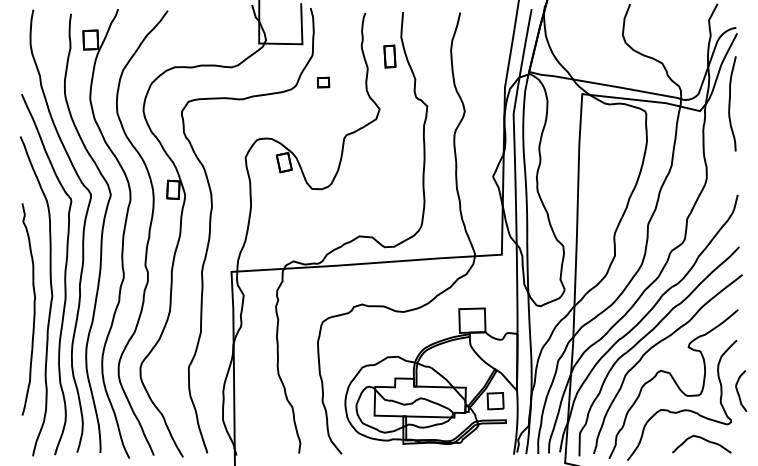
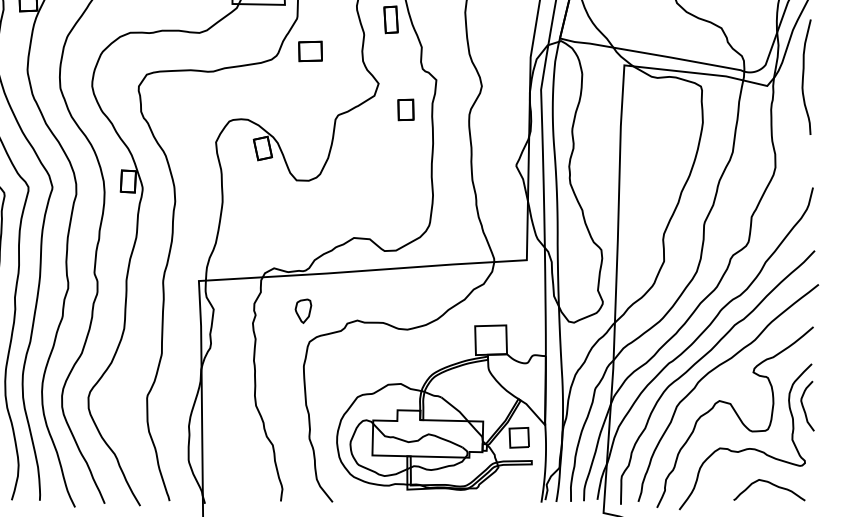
part: (323, 82) -> (310, 51), size x1.67
part: (402, 130) -> (406, 109), added
part: (317, 296) -> (303, 310), added
curve: (738, 390) -> (804, 405), moved

